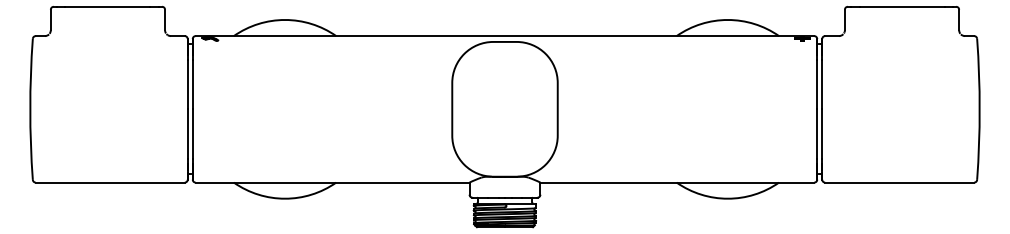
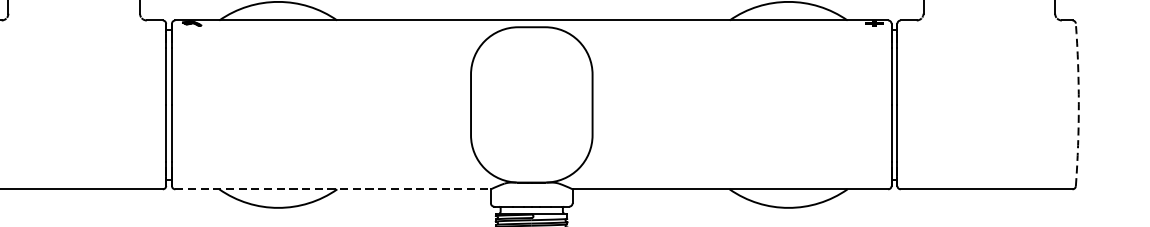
arc: (979, 109) -> (1078, 105), solid -> dashed
line: (332, 182) -> (332, 189), solid -> dashed

